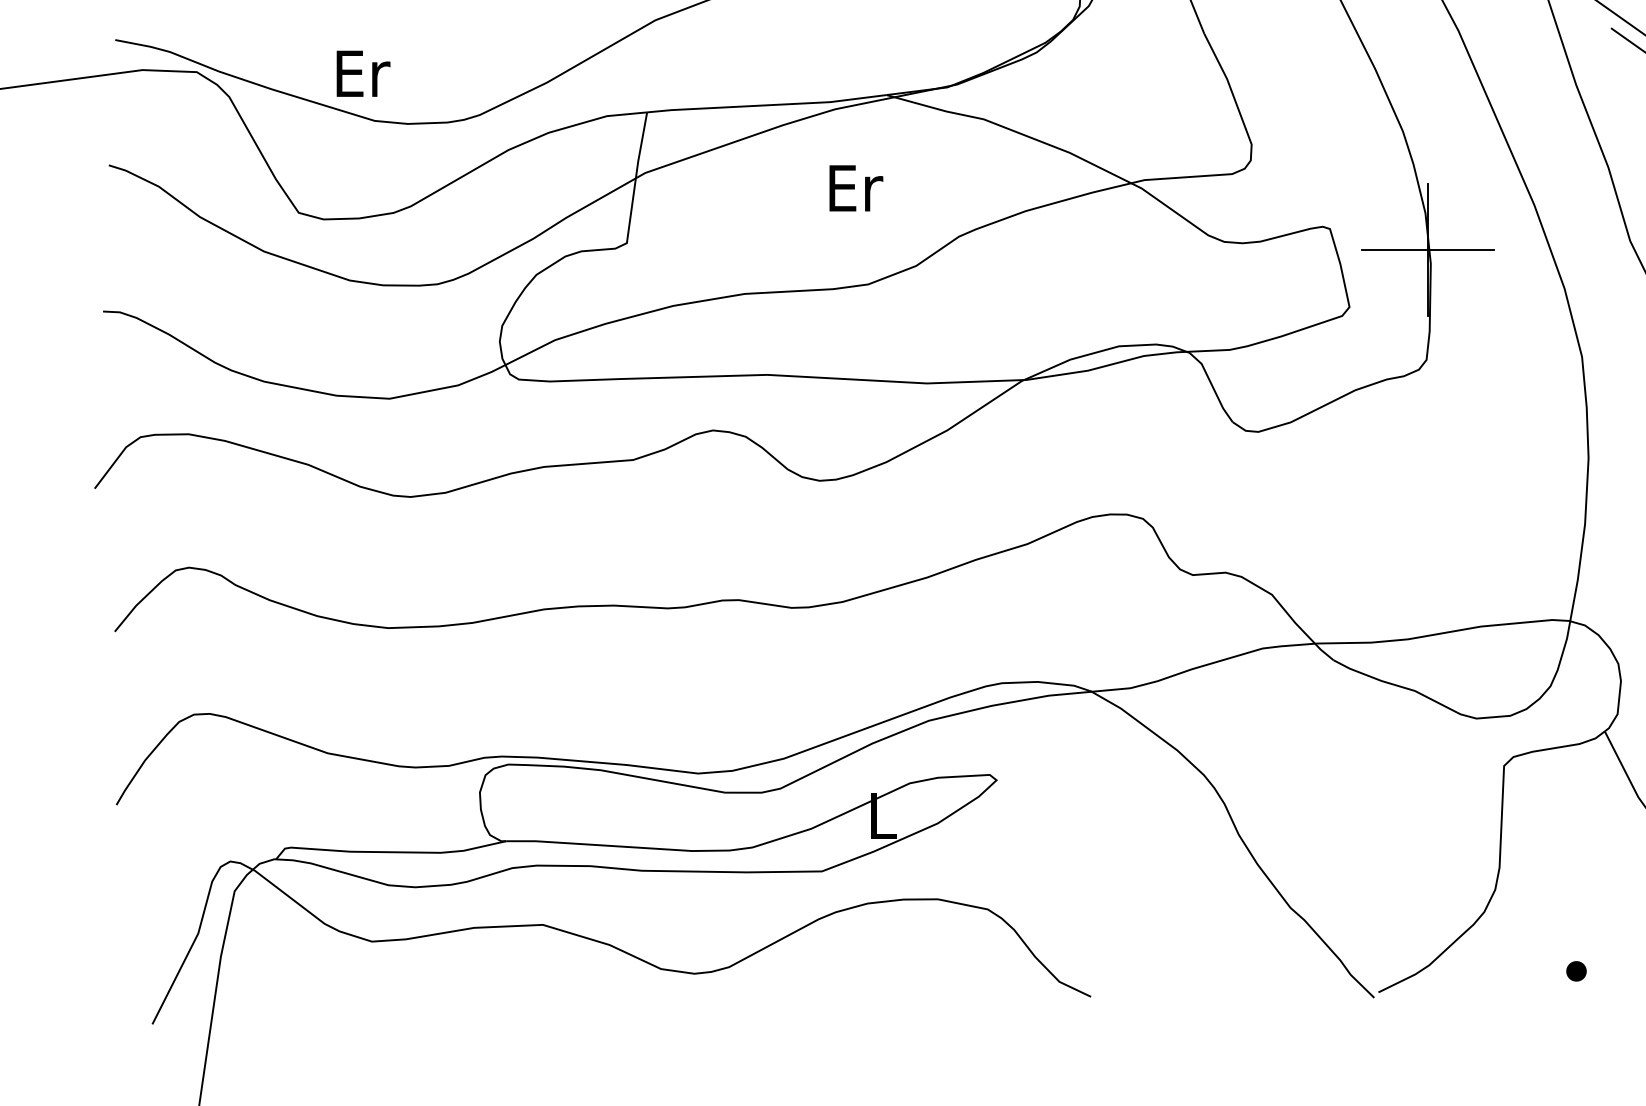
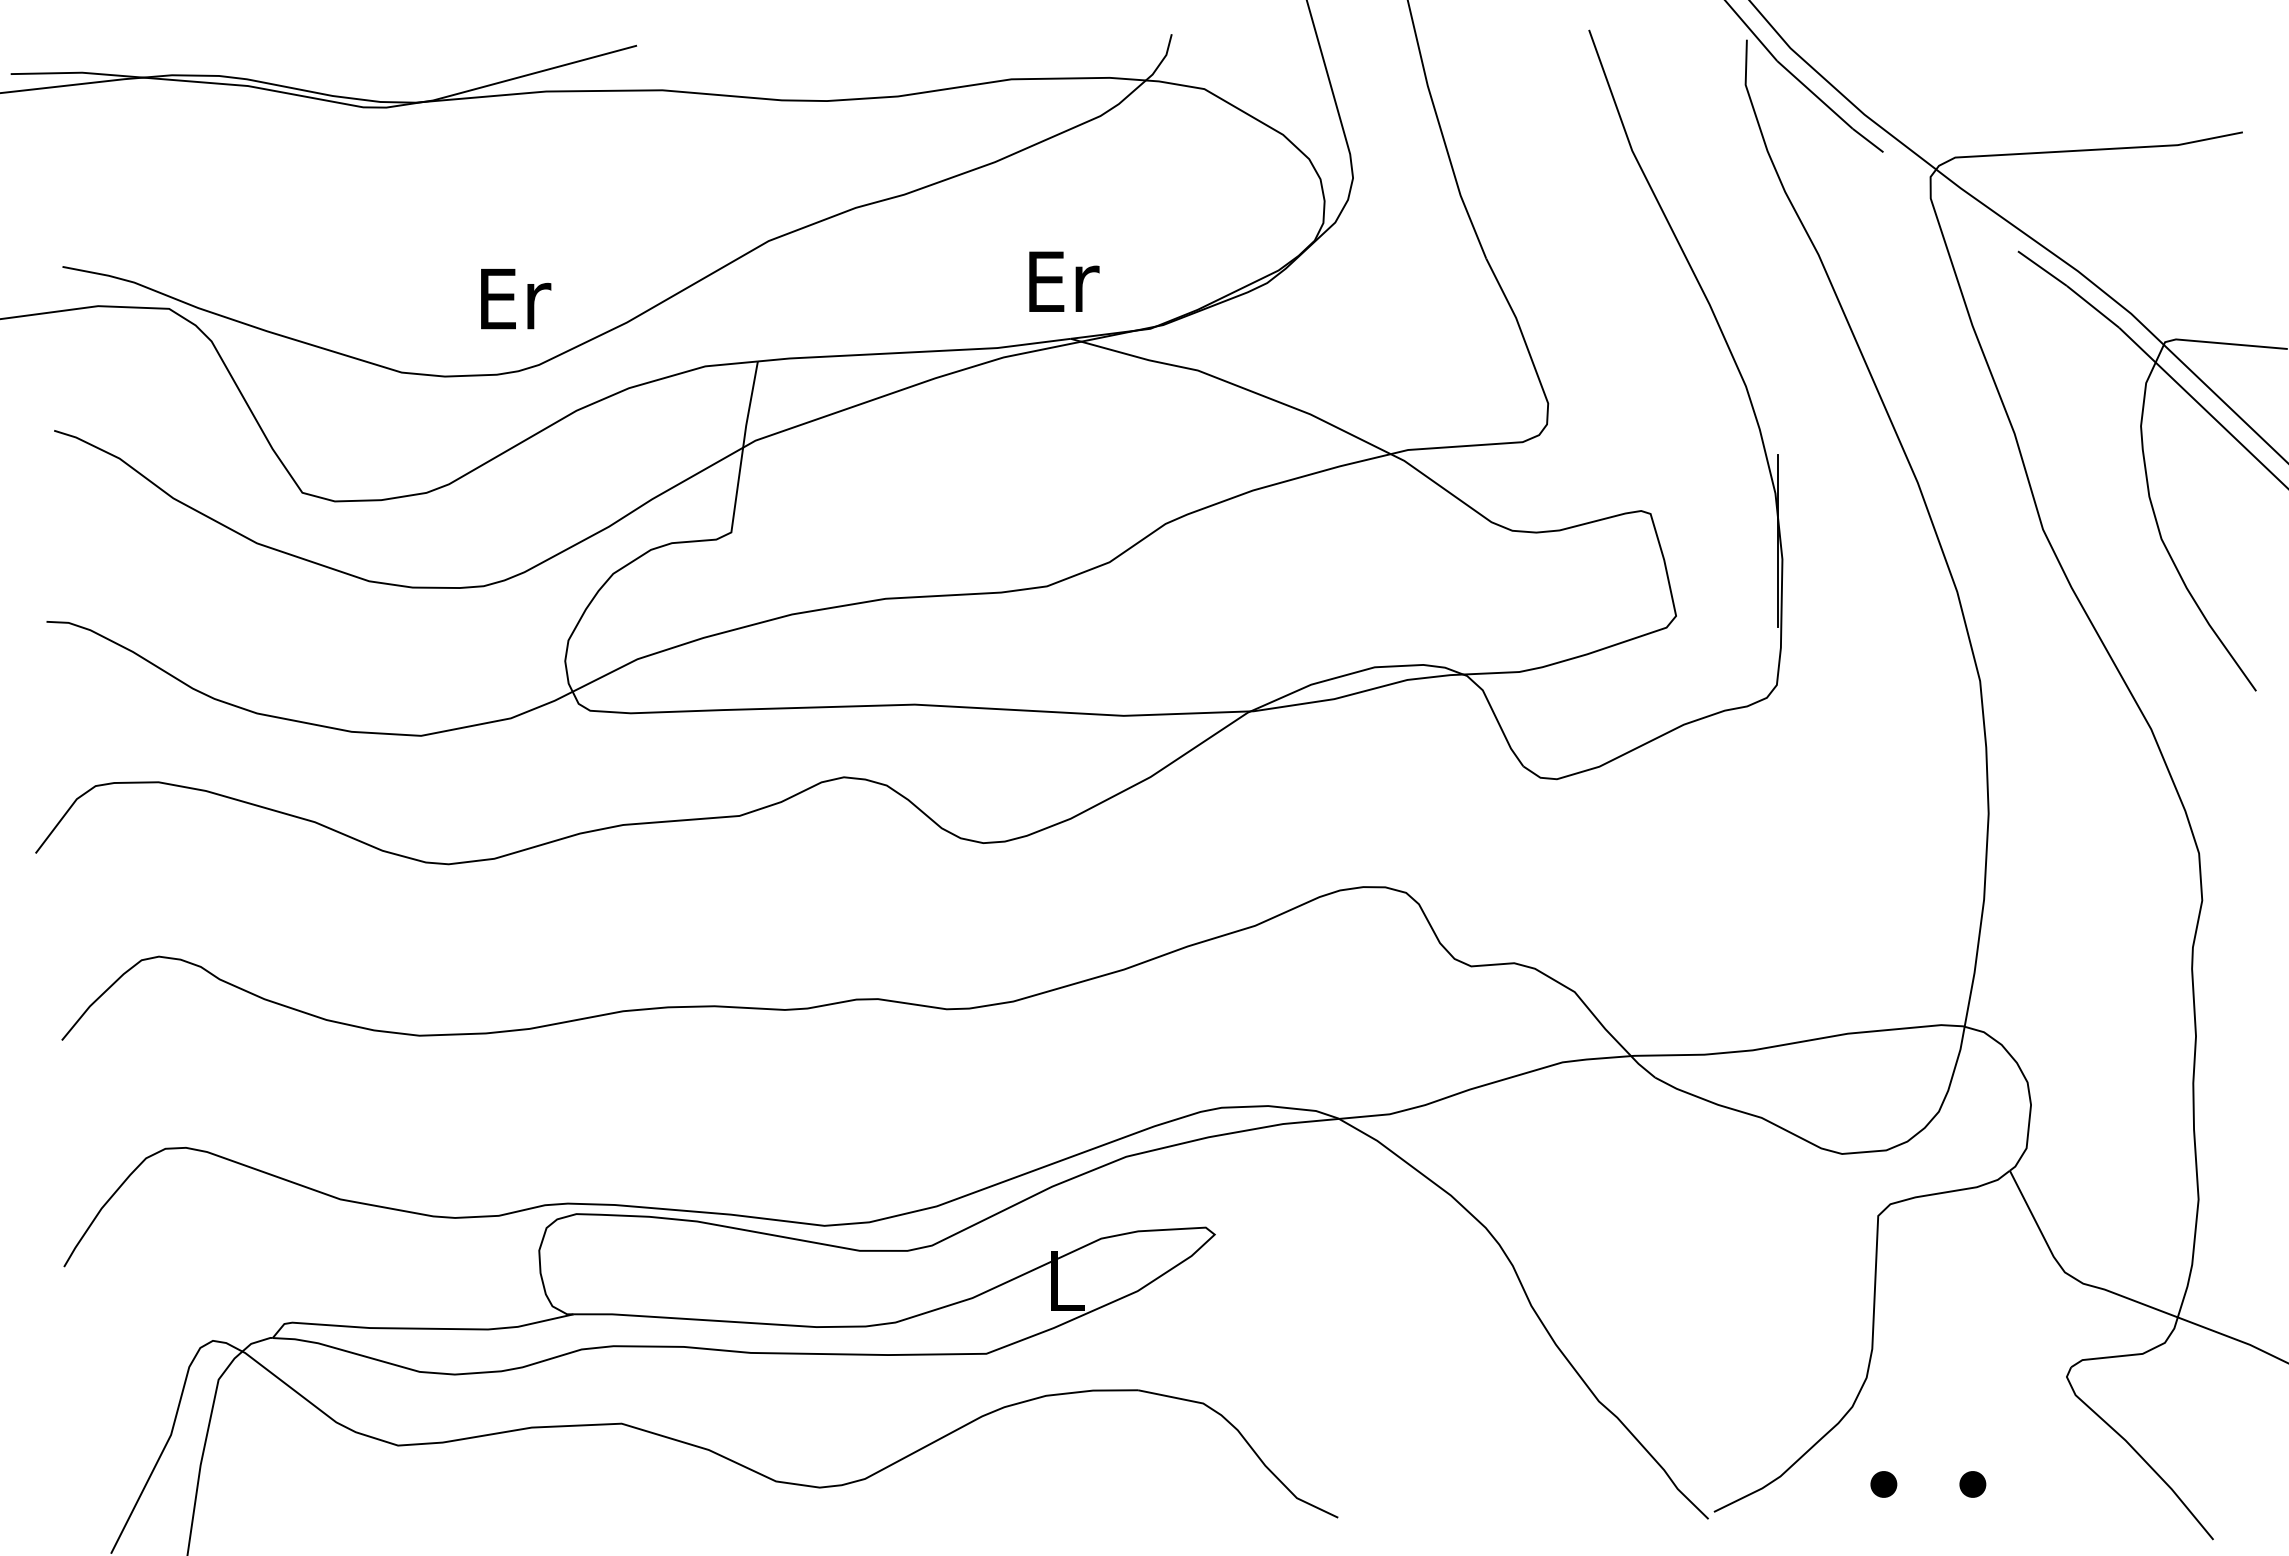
text: (363, 74) -> (516, 299), moved
text: (856, 188) -> (1064, 281), moved
line: (1427, 250) -> (1778, 541), removed
part: (1508, 971) -> (1883, 1484), added

